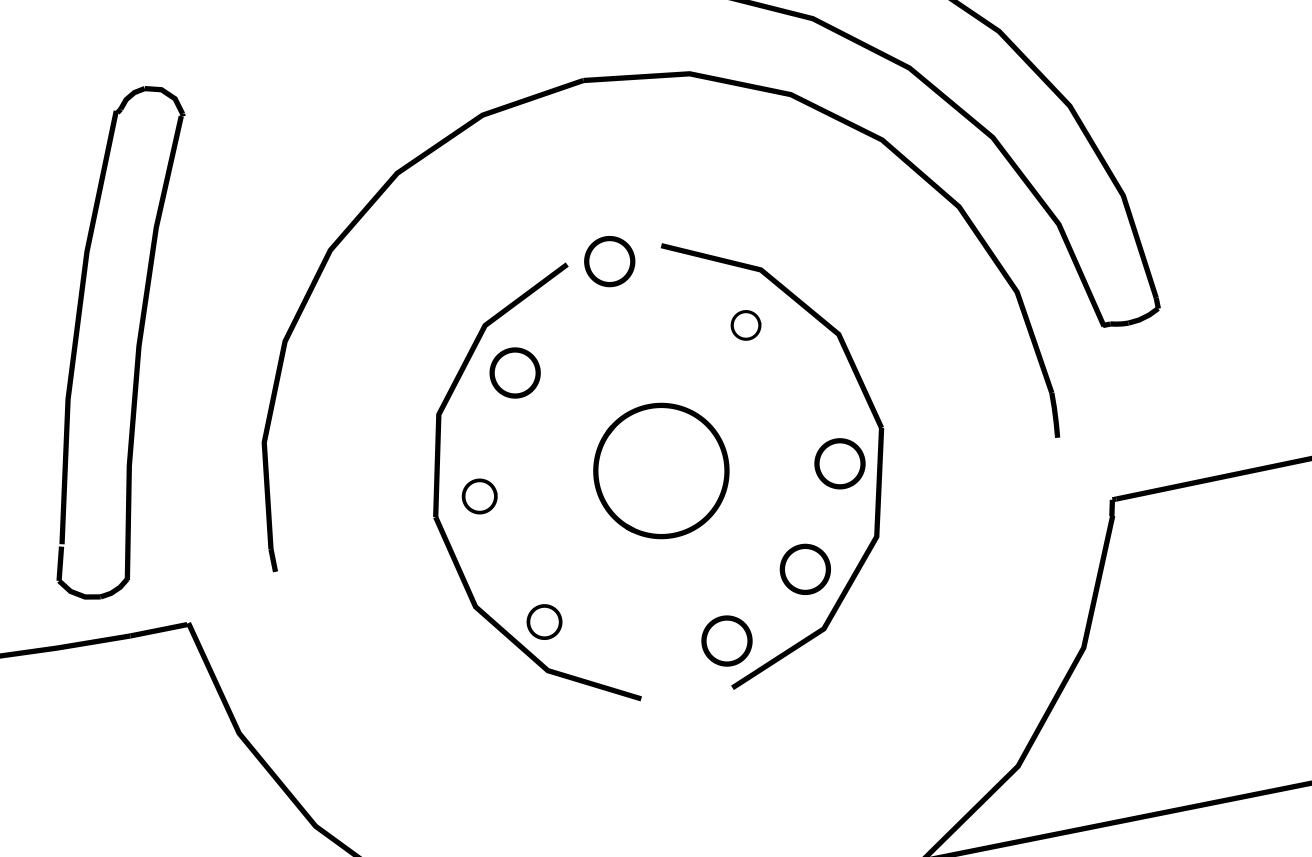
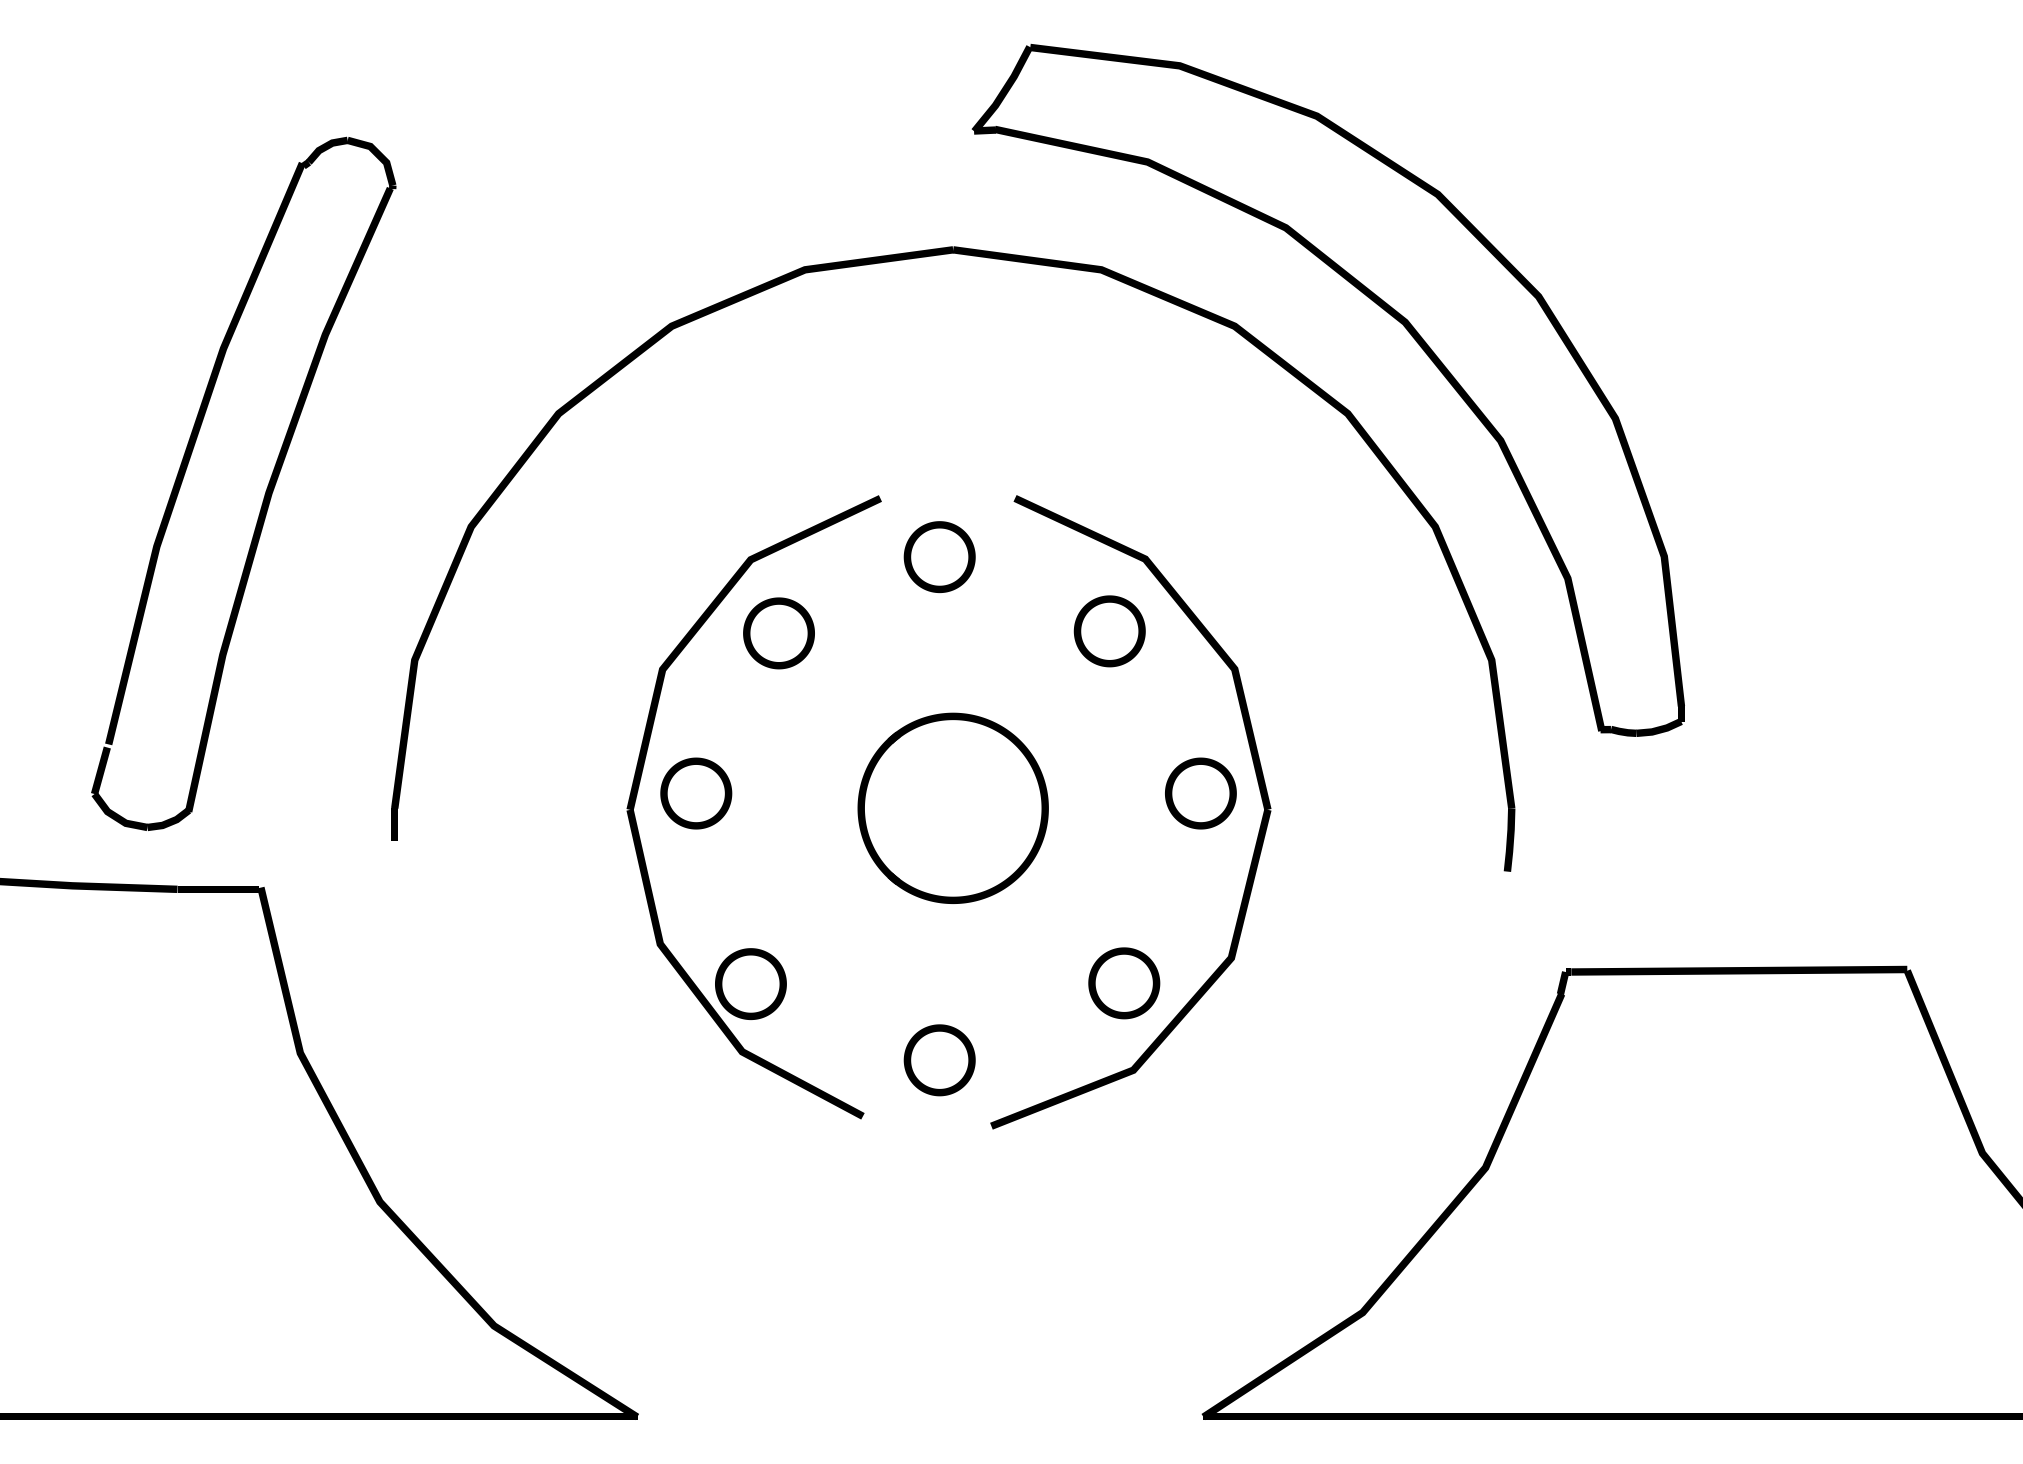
part: (609, 261) -> (939, 556), moved
part: (745, 325) -> (1109, 631), size x1.67
part: (839, 463) -> (1200, 793), moved
part: (479, 496) -> (696, 793), size x1.43
part: (544, 621) -> (750, 983), size x1.43
part: (726, 641) -> (939, 1060), moved

